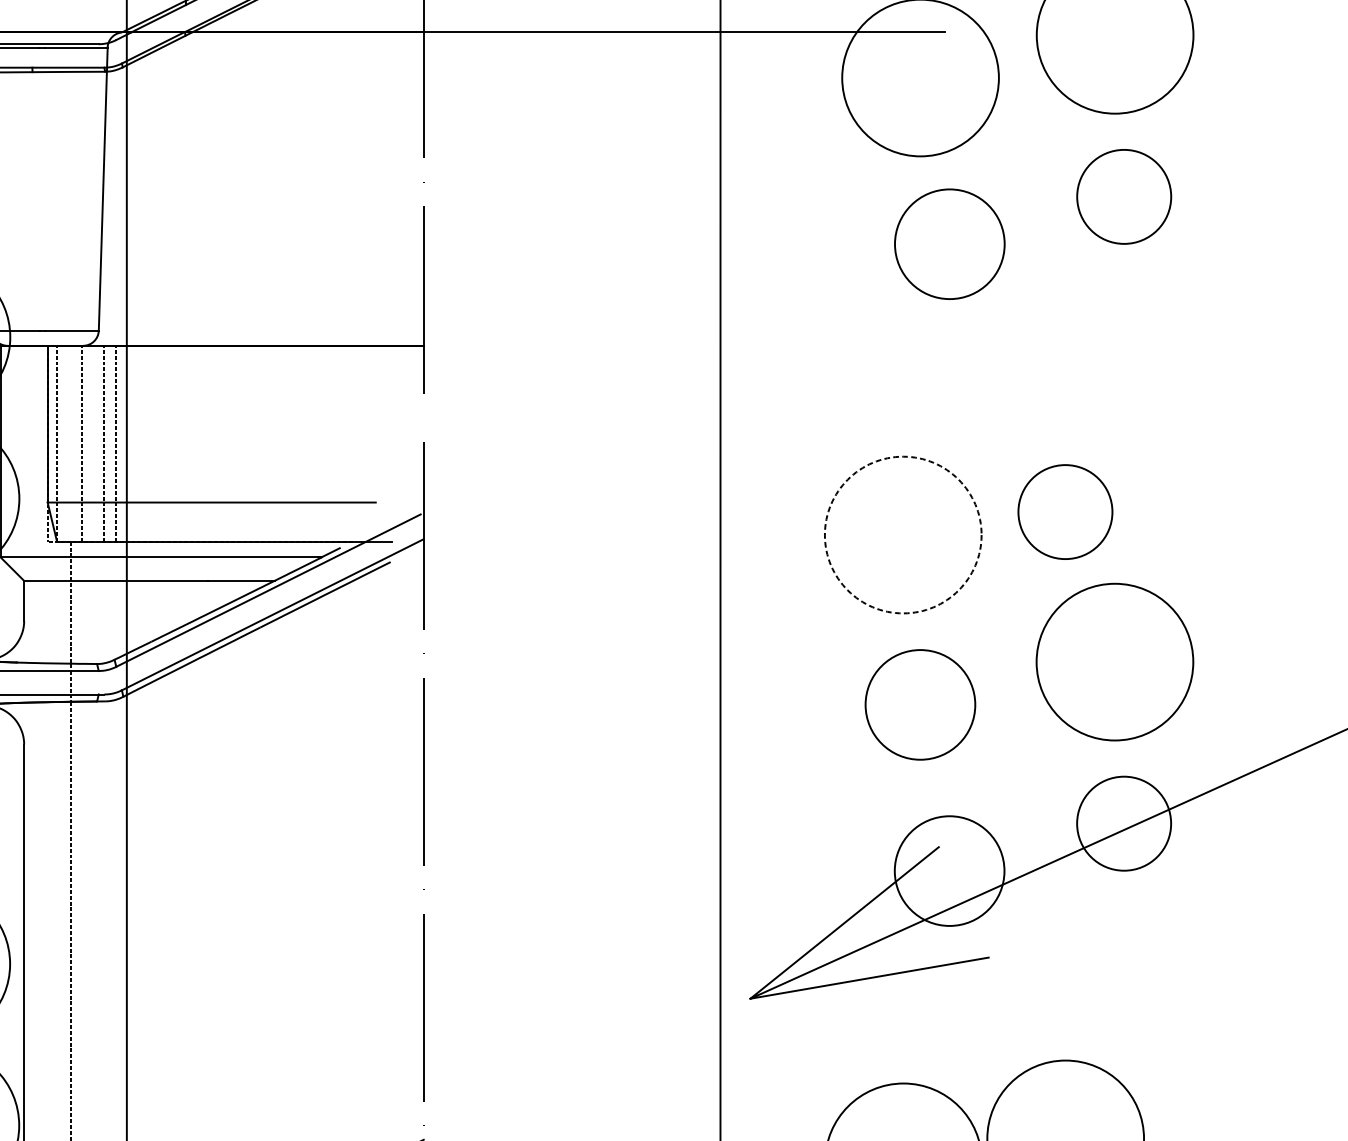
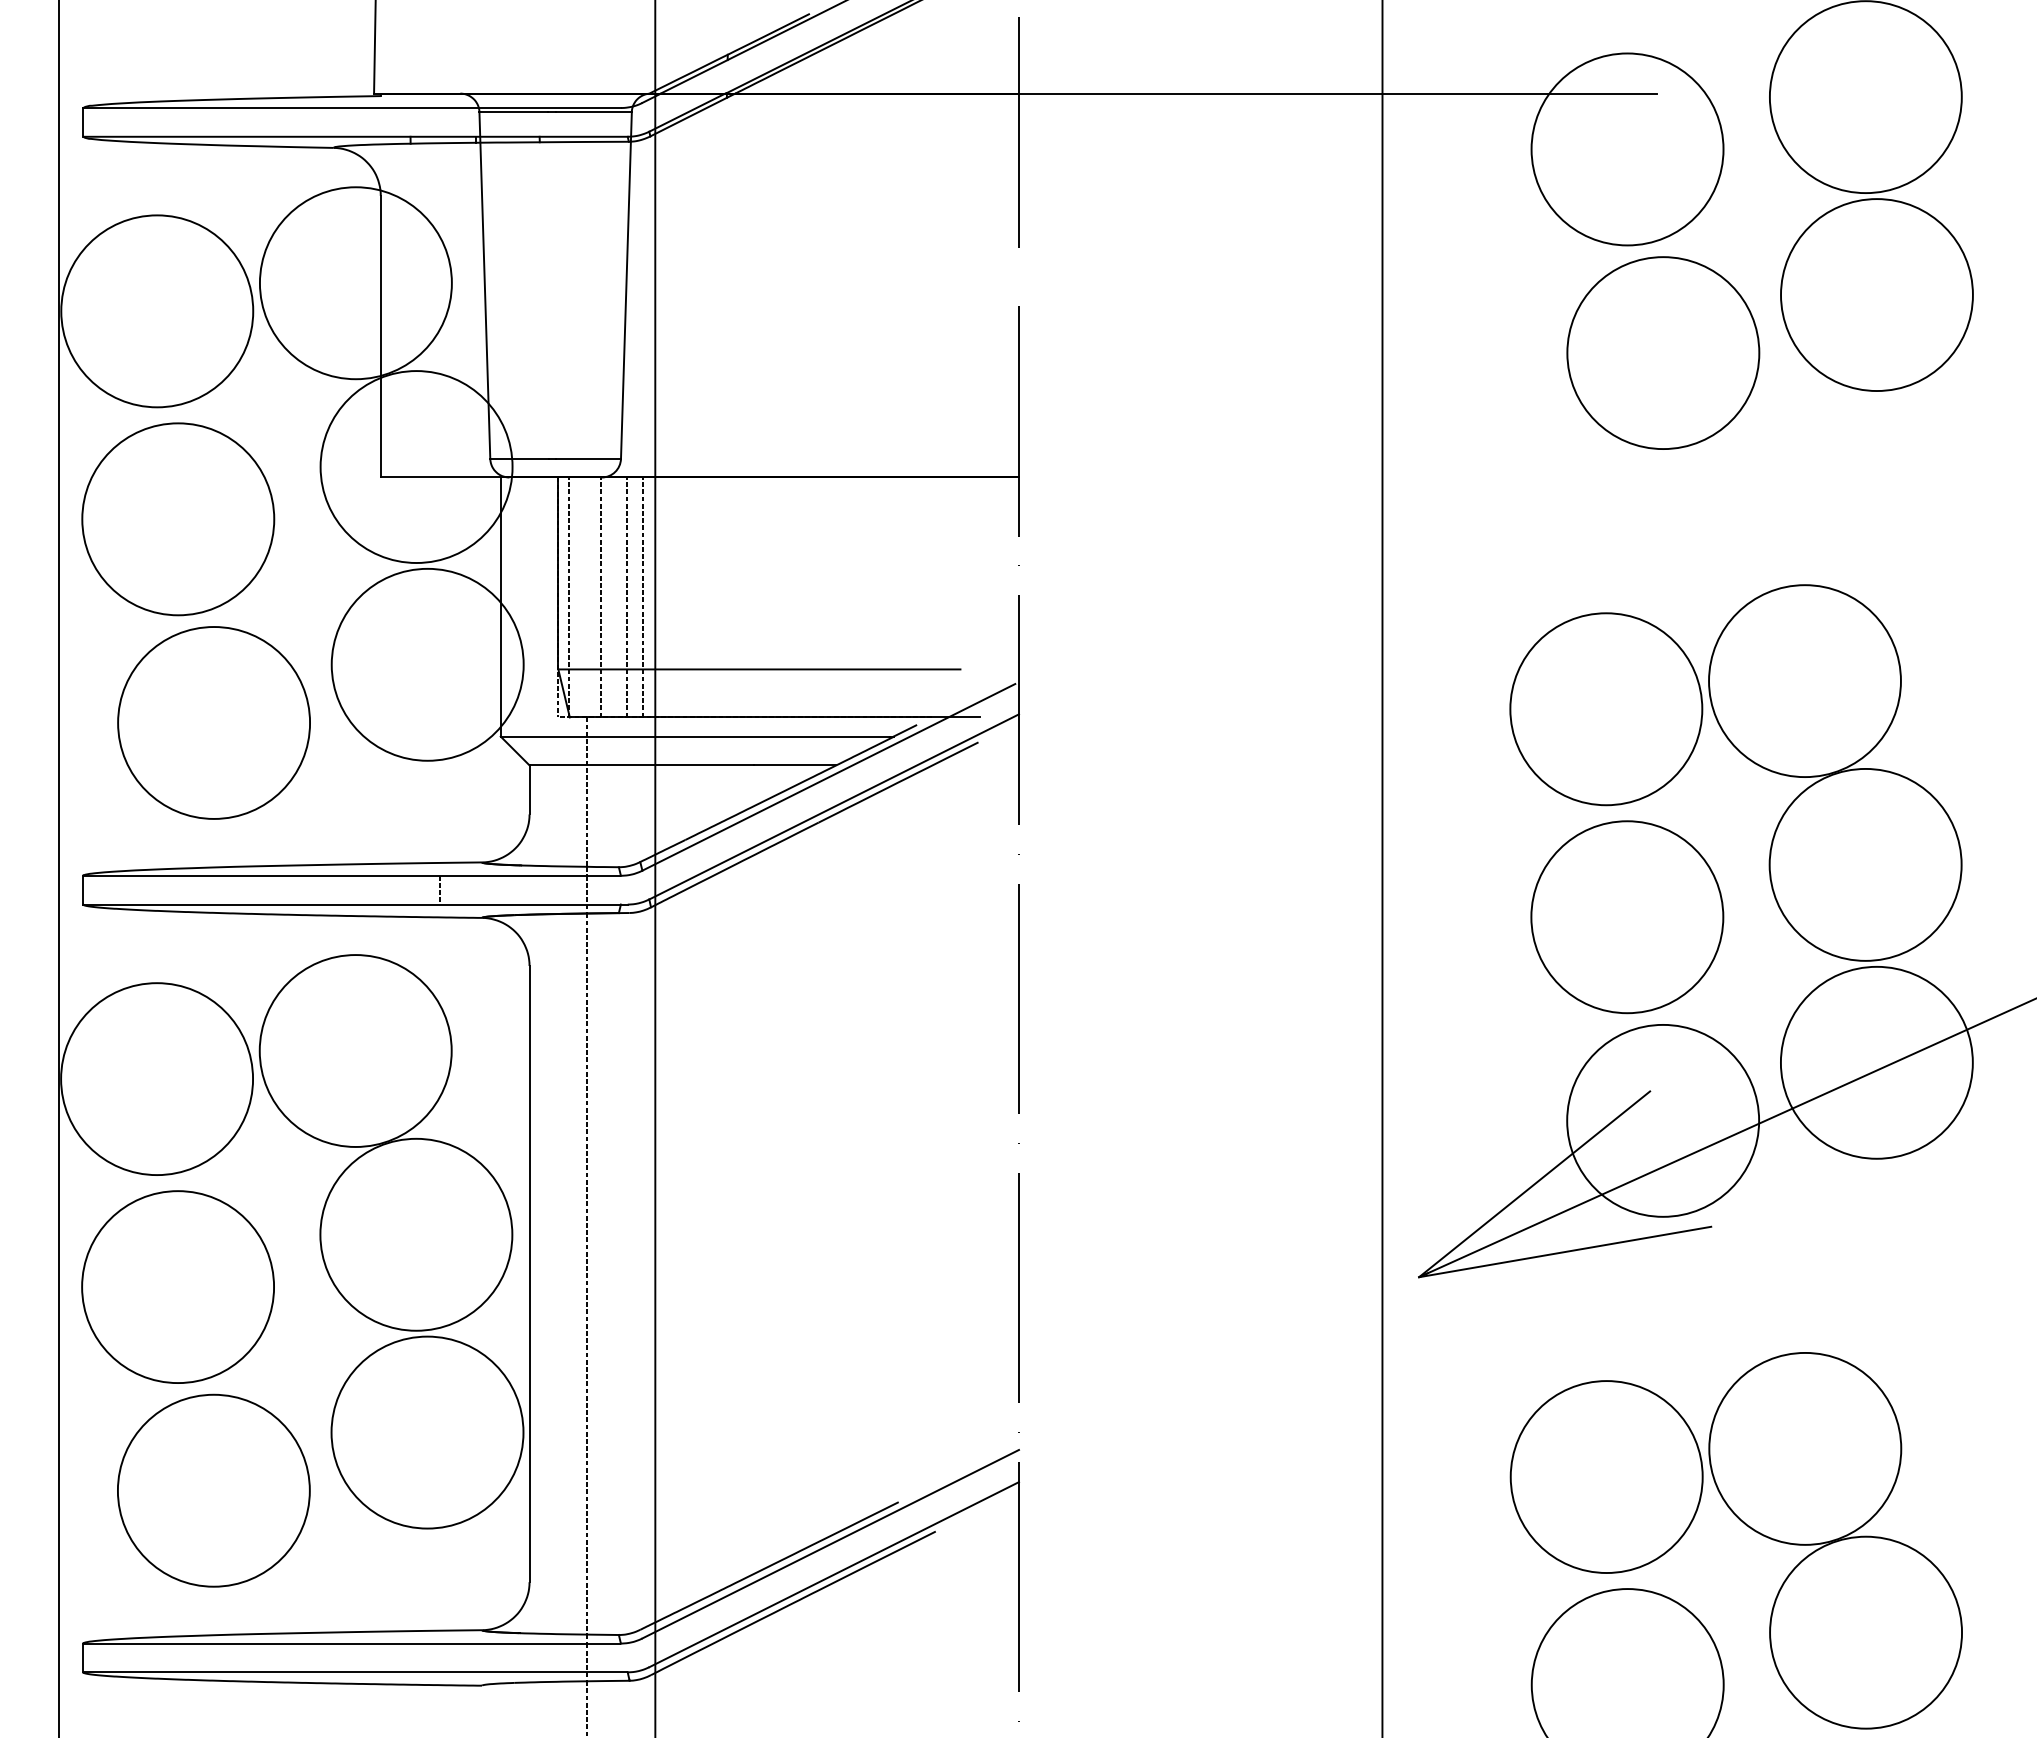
circle: (1123, 197) -> (1876, 295), size x1.67
circle: (949, 243) -> (1663, 352), size x1.43
circle: (1065, 512) -> (1804, 681), size x1.67
circle: (903, 535) -> (1606, 709), dashed -> solid
circle: (920, 705) -> (1627, 917), size x1.43
circle: (1123, 823) -> (1876, 1062), size x1.67
circle: (949, 870) -> (1663, 1120), size x1.43

